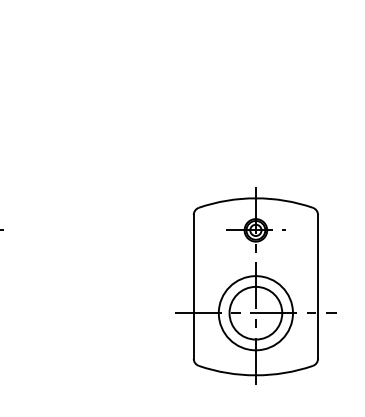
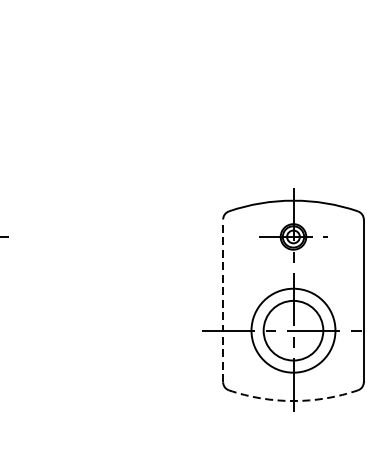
line: (193, 286) -> (222, 300), solid -> dashed
arc: (255, 375) -> (293, 401), solid -> dashed

